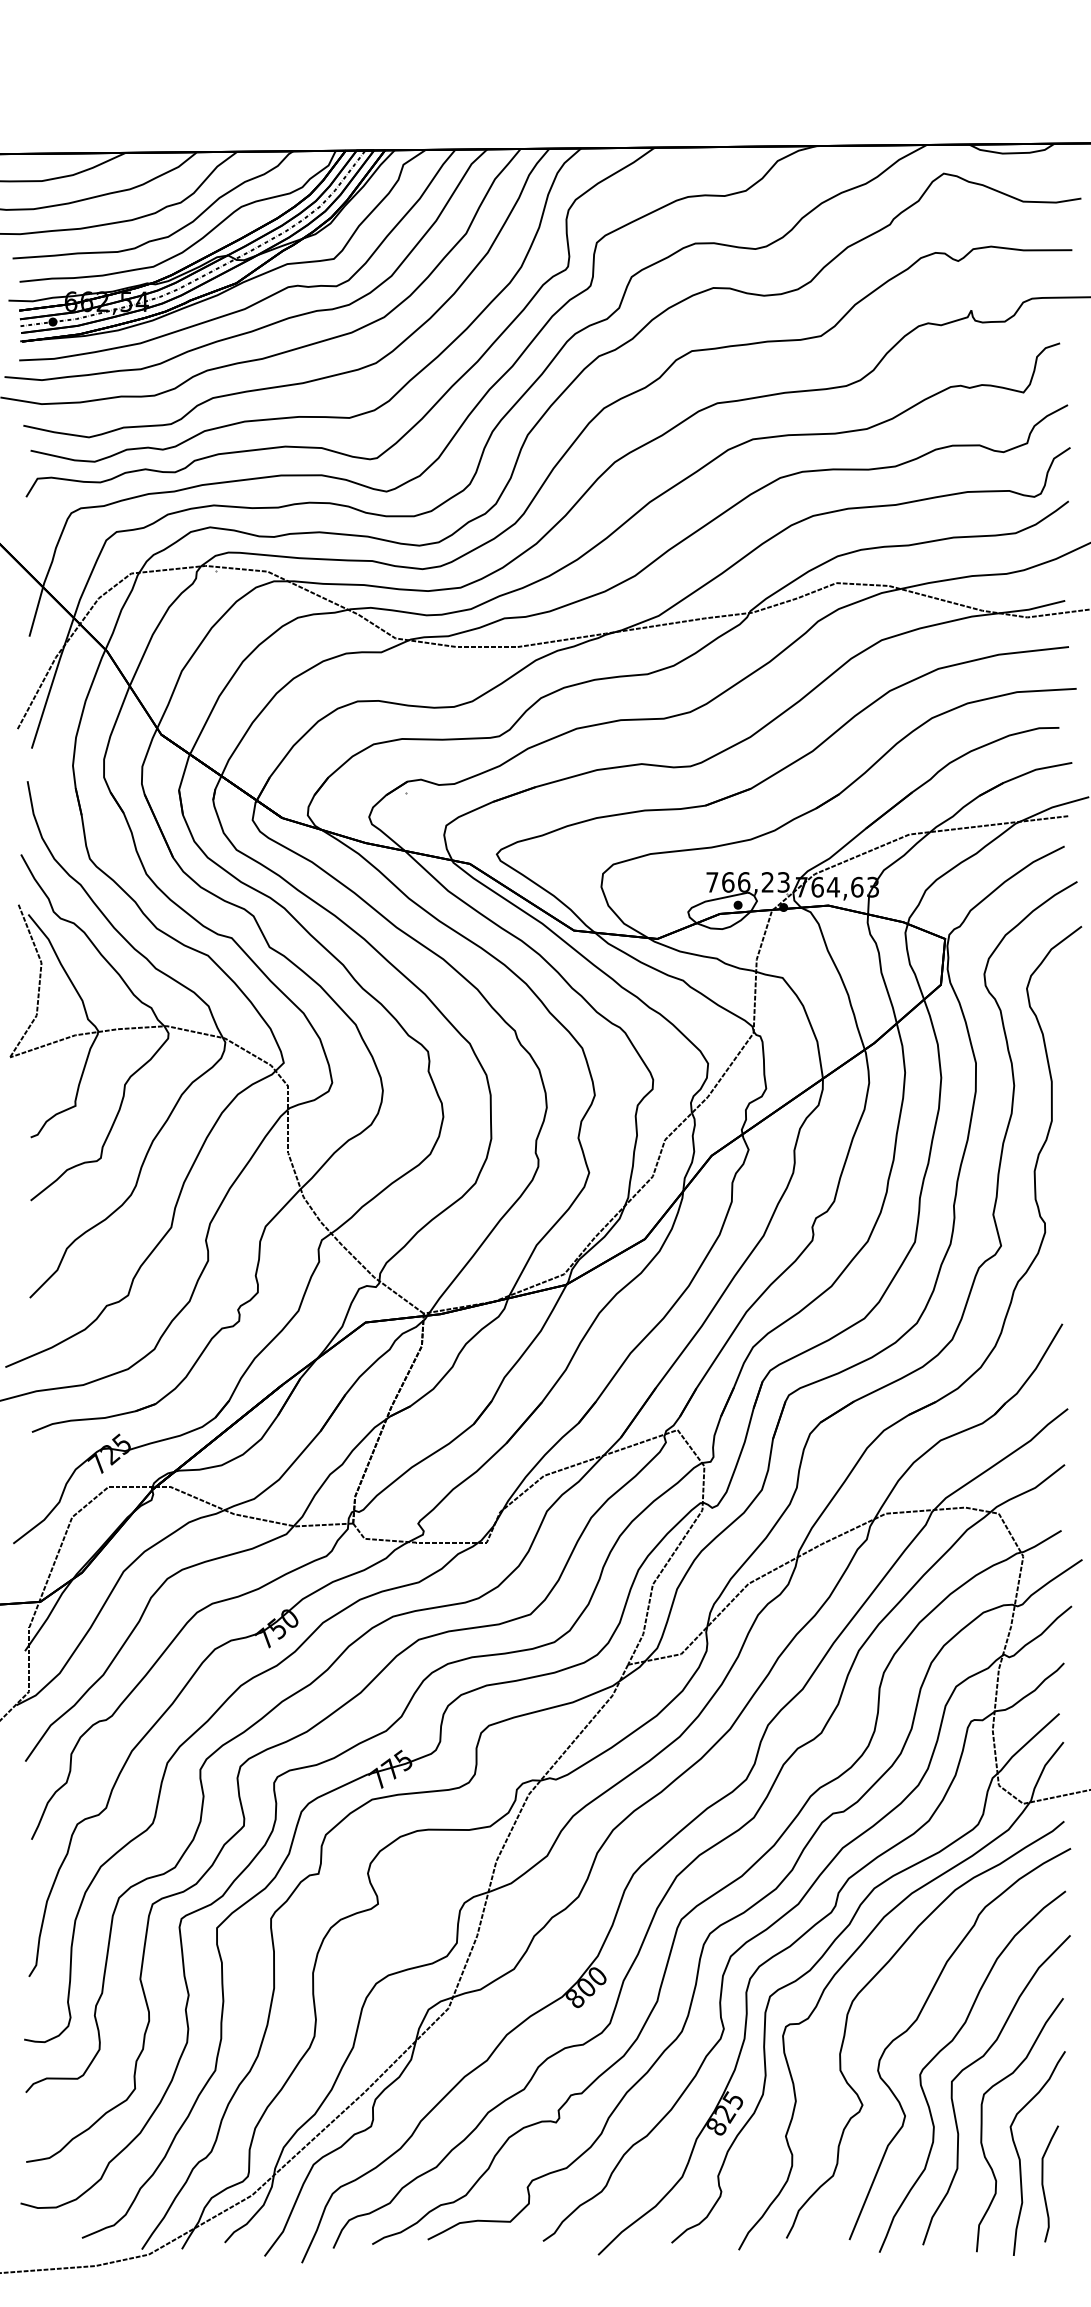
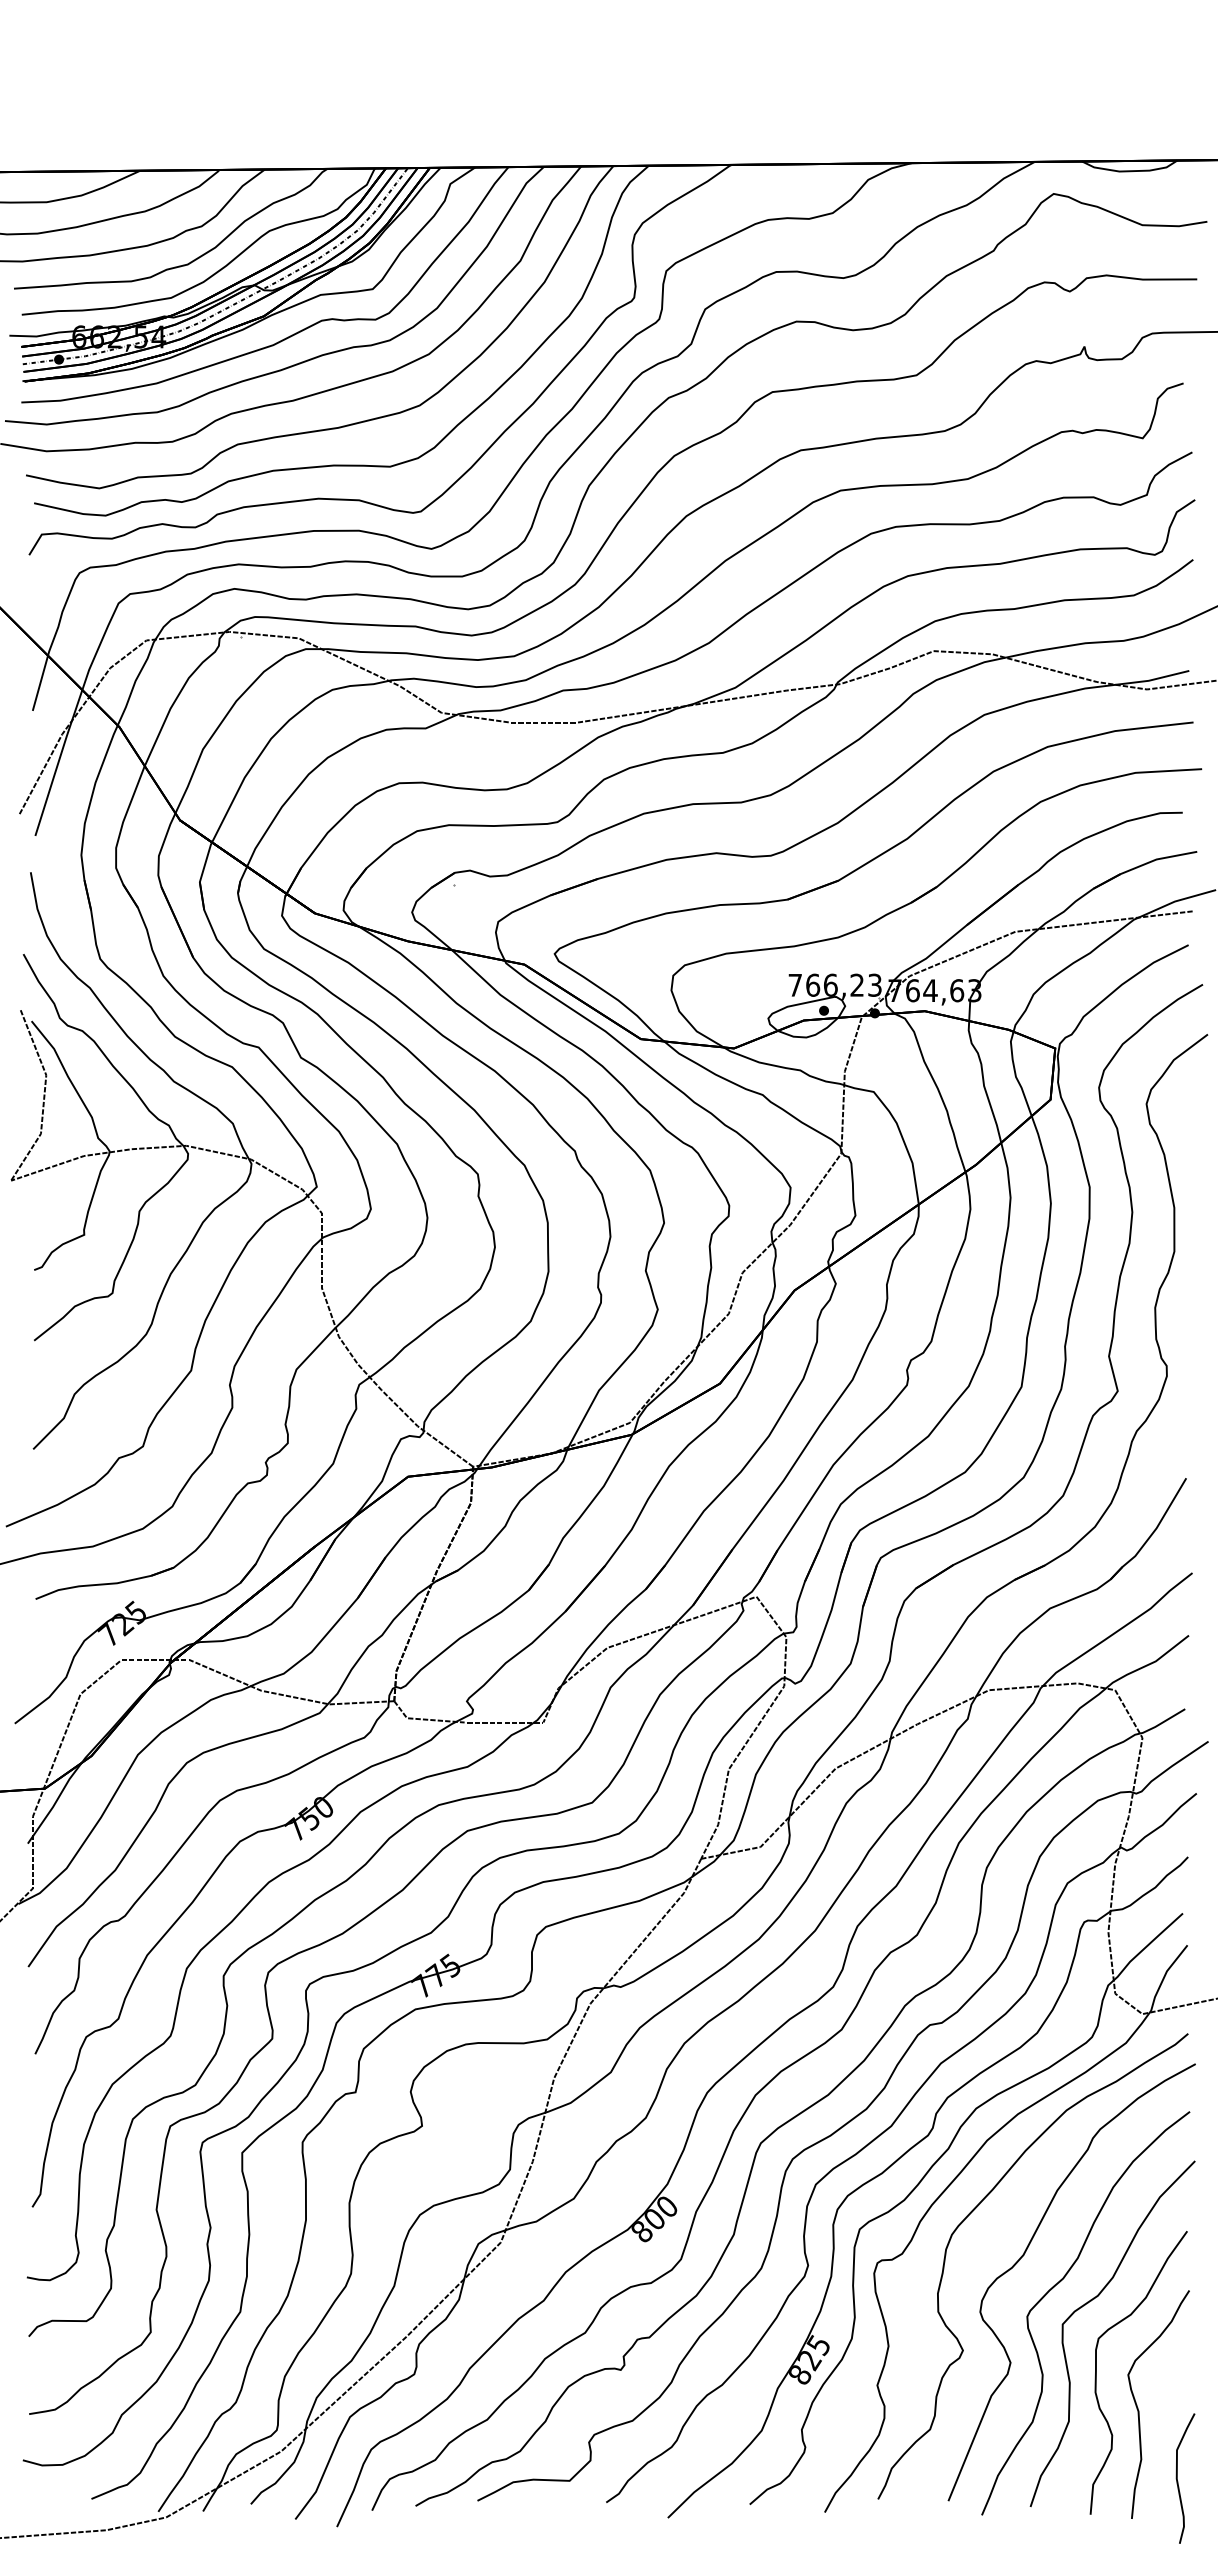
curve: (1043, 2186) -> (1178, 2481), moved

